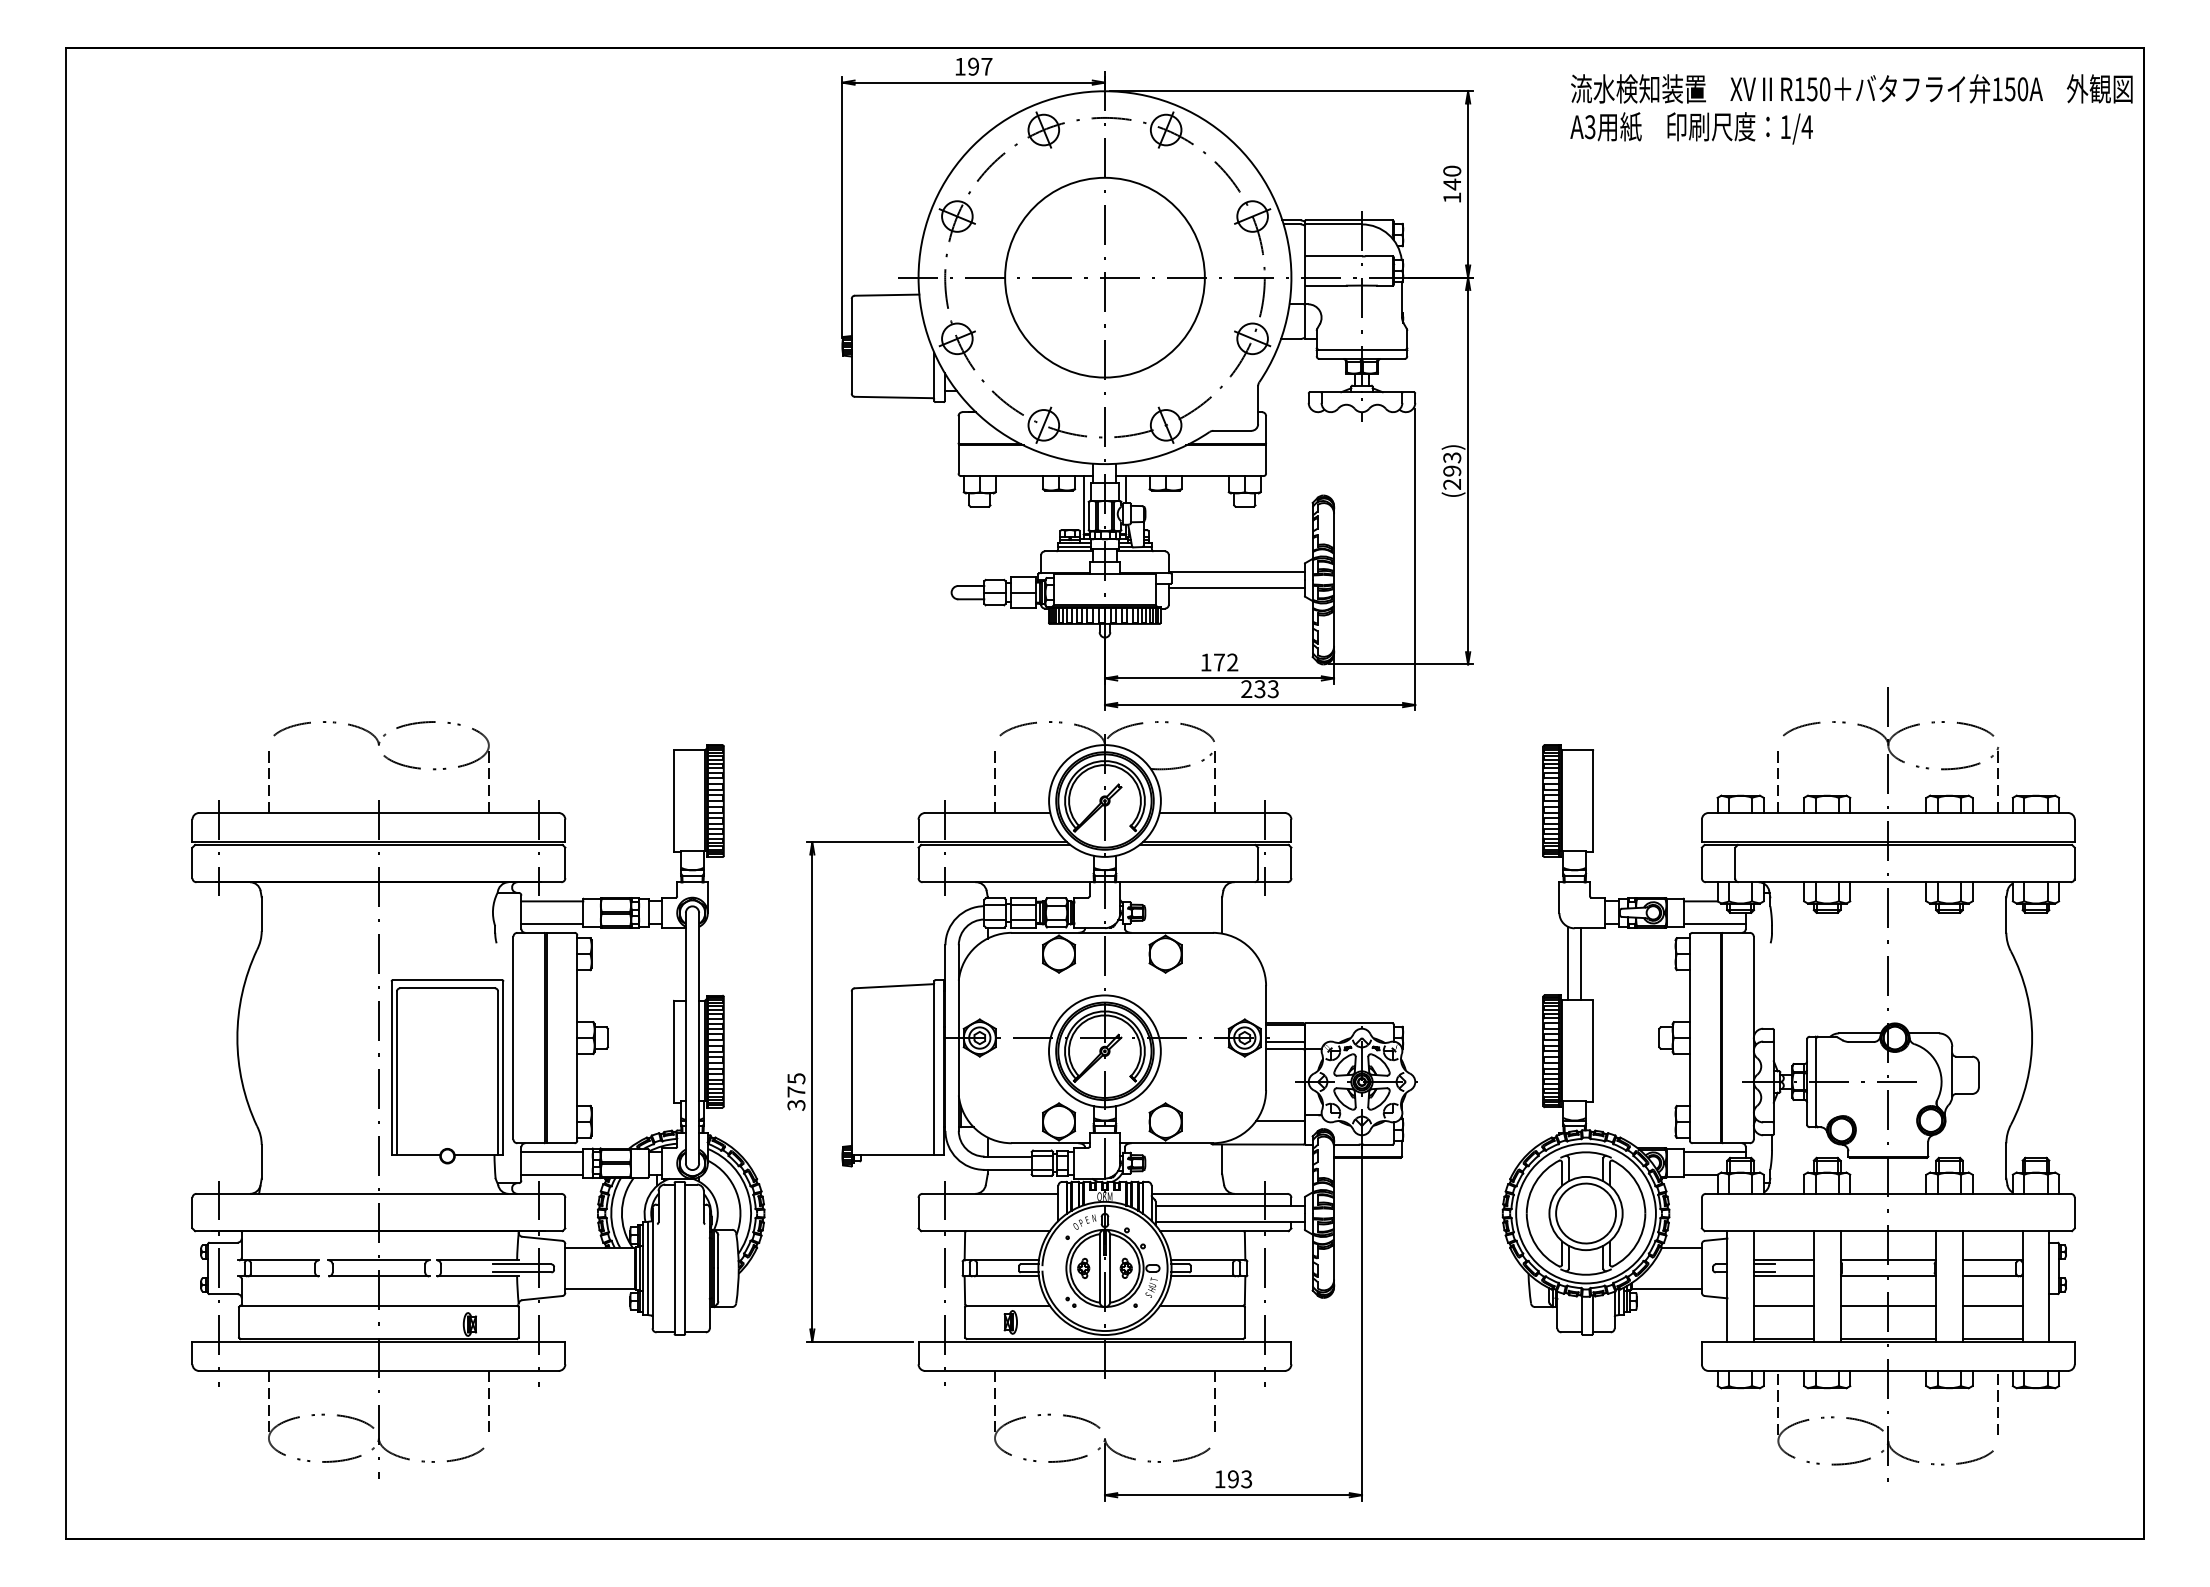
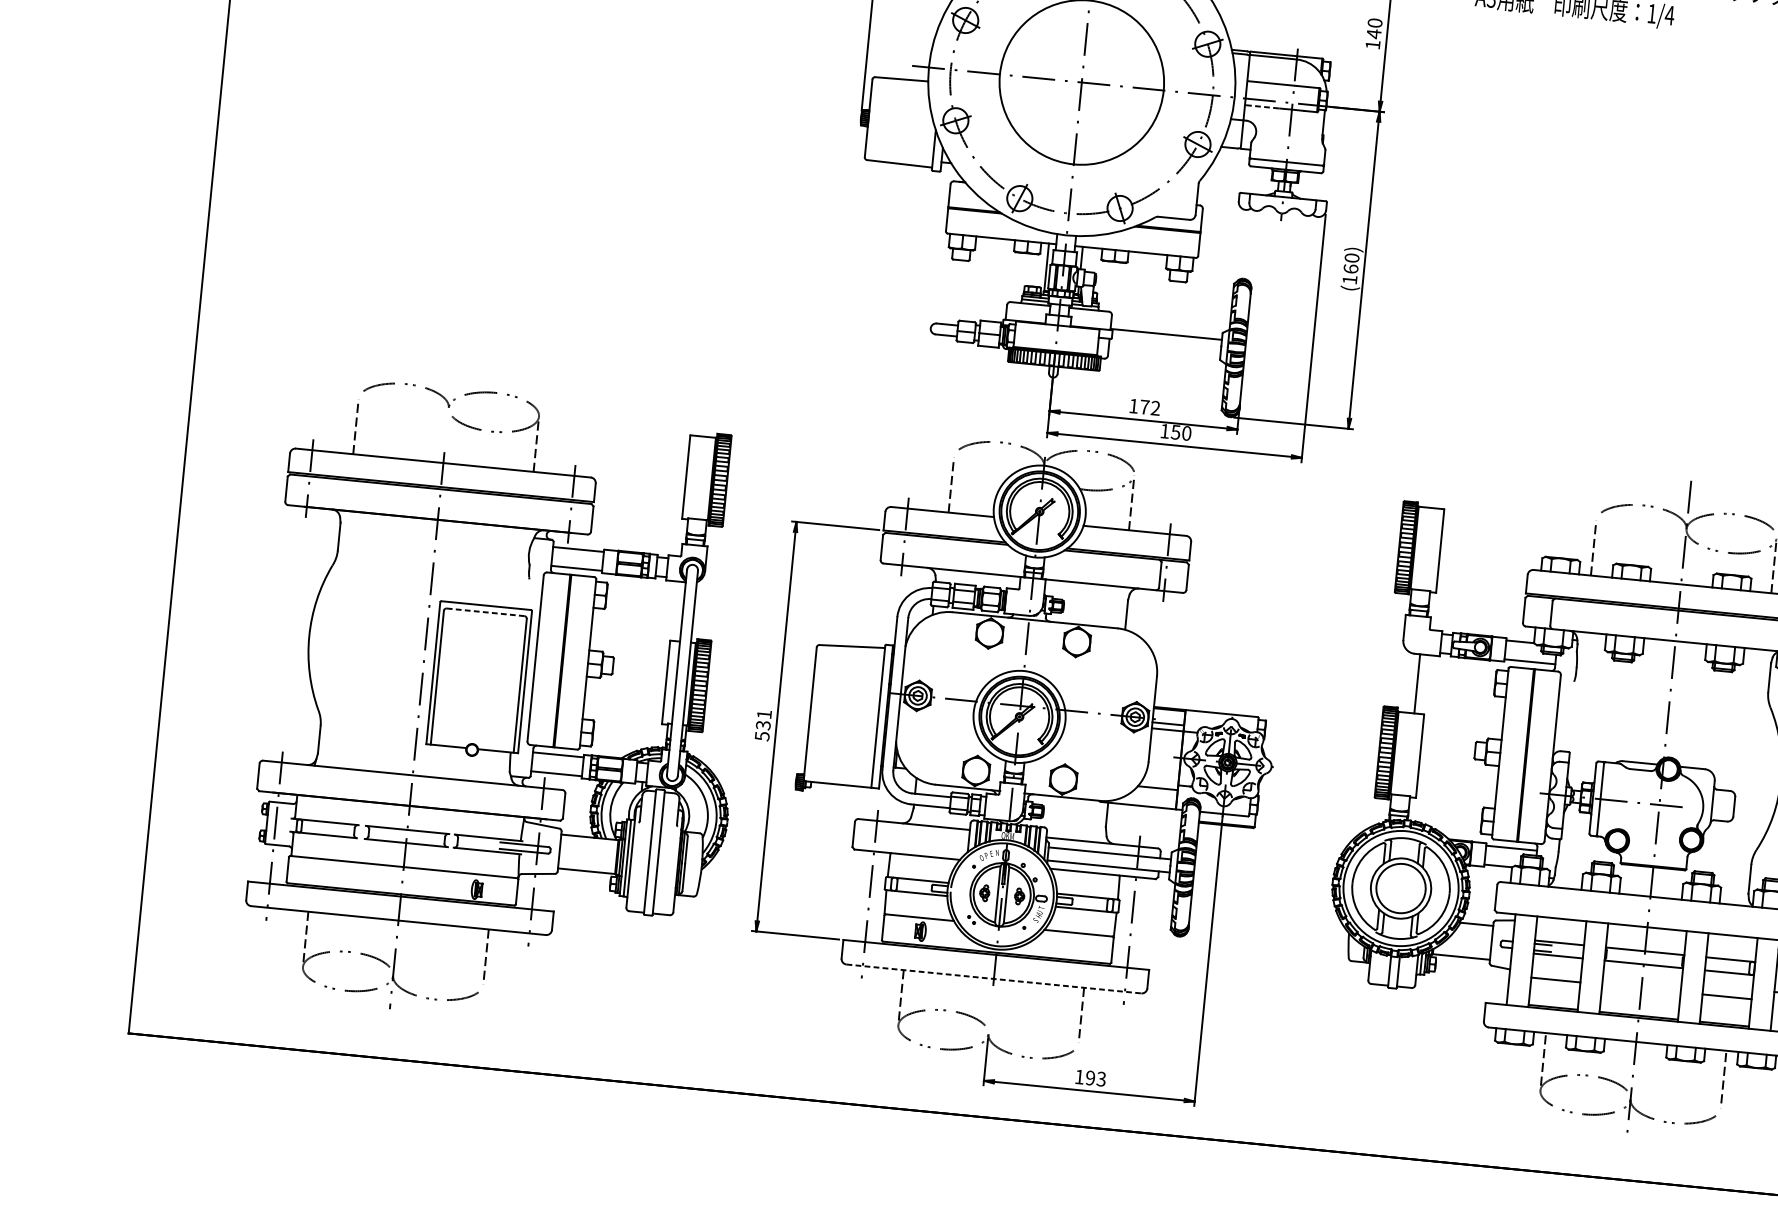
line: (1327, 285) -> (1263, 106), solid -> dashed
text: (1452, 470) -> (1351, 268), (293) -> (160)
line: (1236, 587) -> (1164, 347), removed
text: (1259, 689) -> (1175, 432), 233 -> 150
line: (1568, 963) -> (1406, 682), removed
line: (448, 988) -> (486, 612), solid -> dashed
text: (796, 1091) -> (763, 725), 375 -> 531
line: (1888, 1305) -> (1641, 988), removed
line: (1105, 1370) -> (994, 978), solid -> dashed

